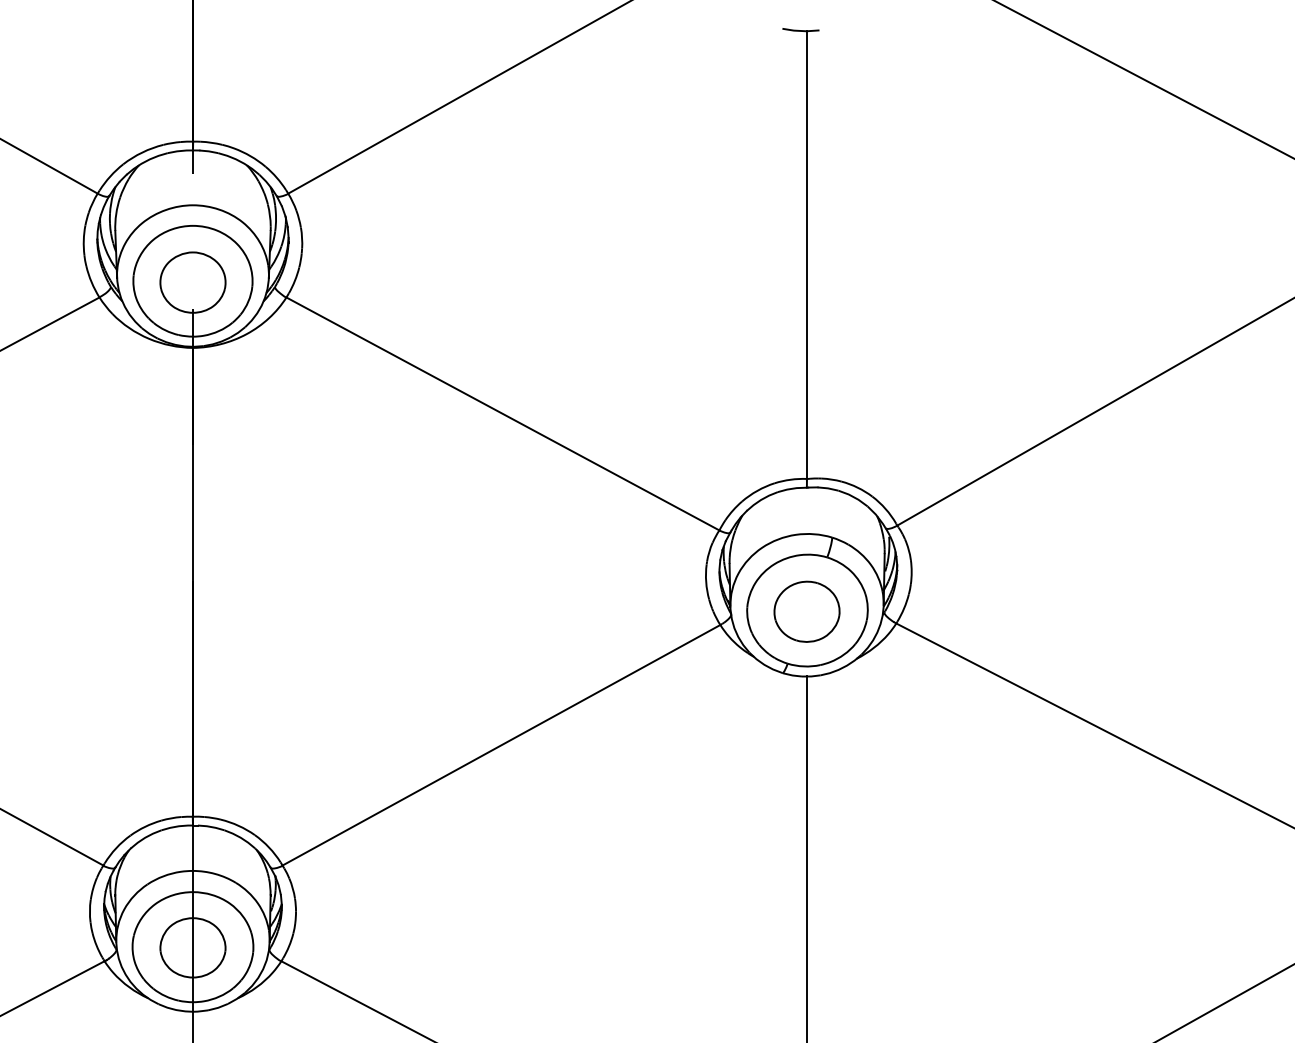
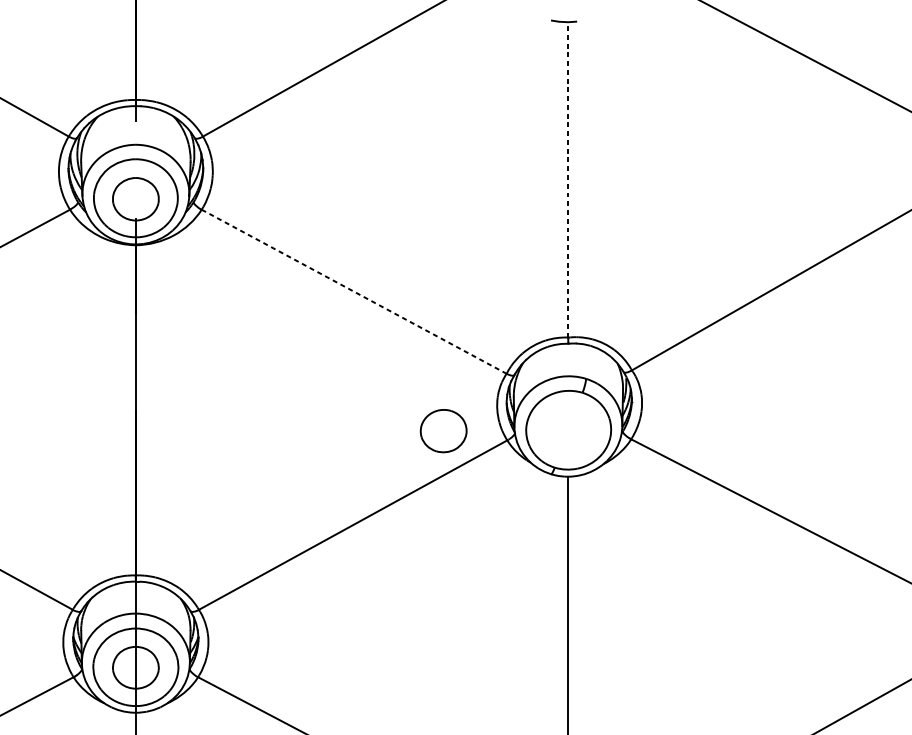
line: (806, 255) -> (567, 180), solid -> dashed
line: (502, 413) -> (353, 291), solid -> dashed
part: (806, 611) -> (443, 430), moved

